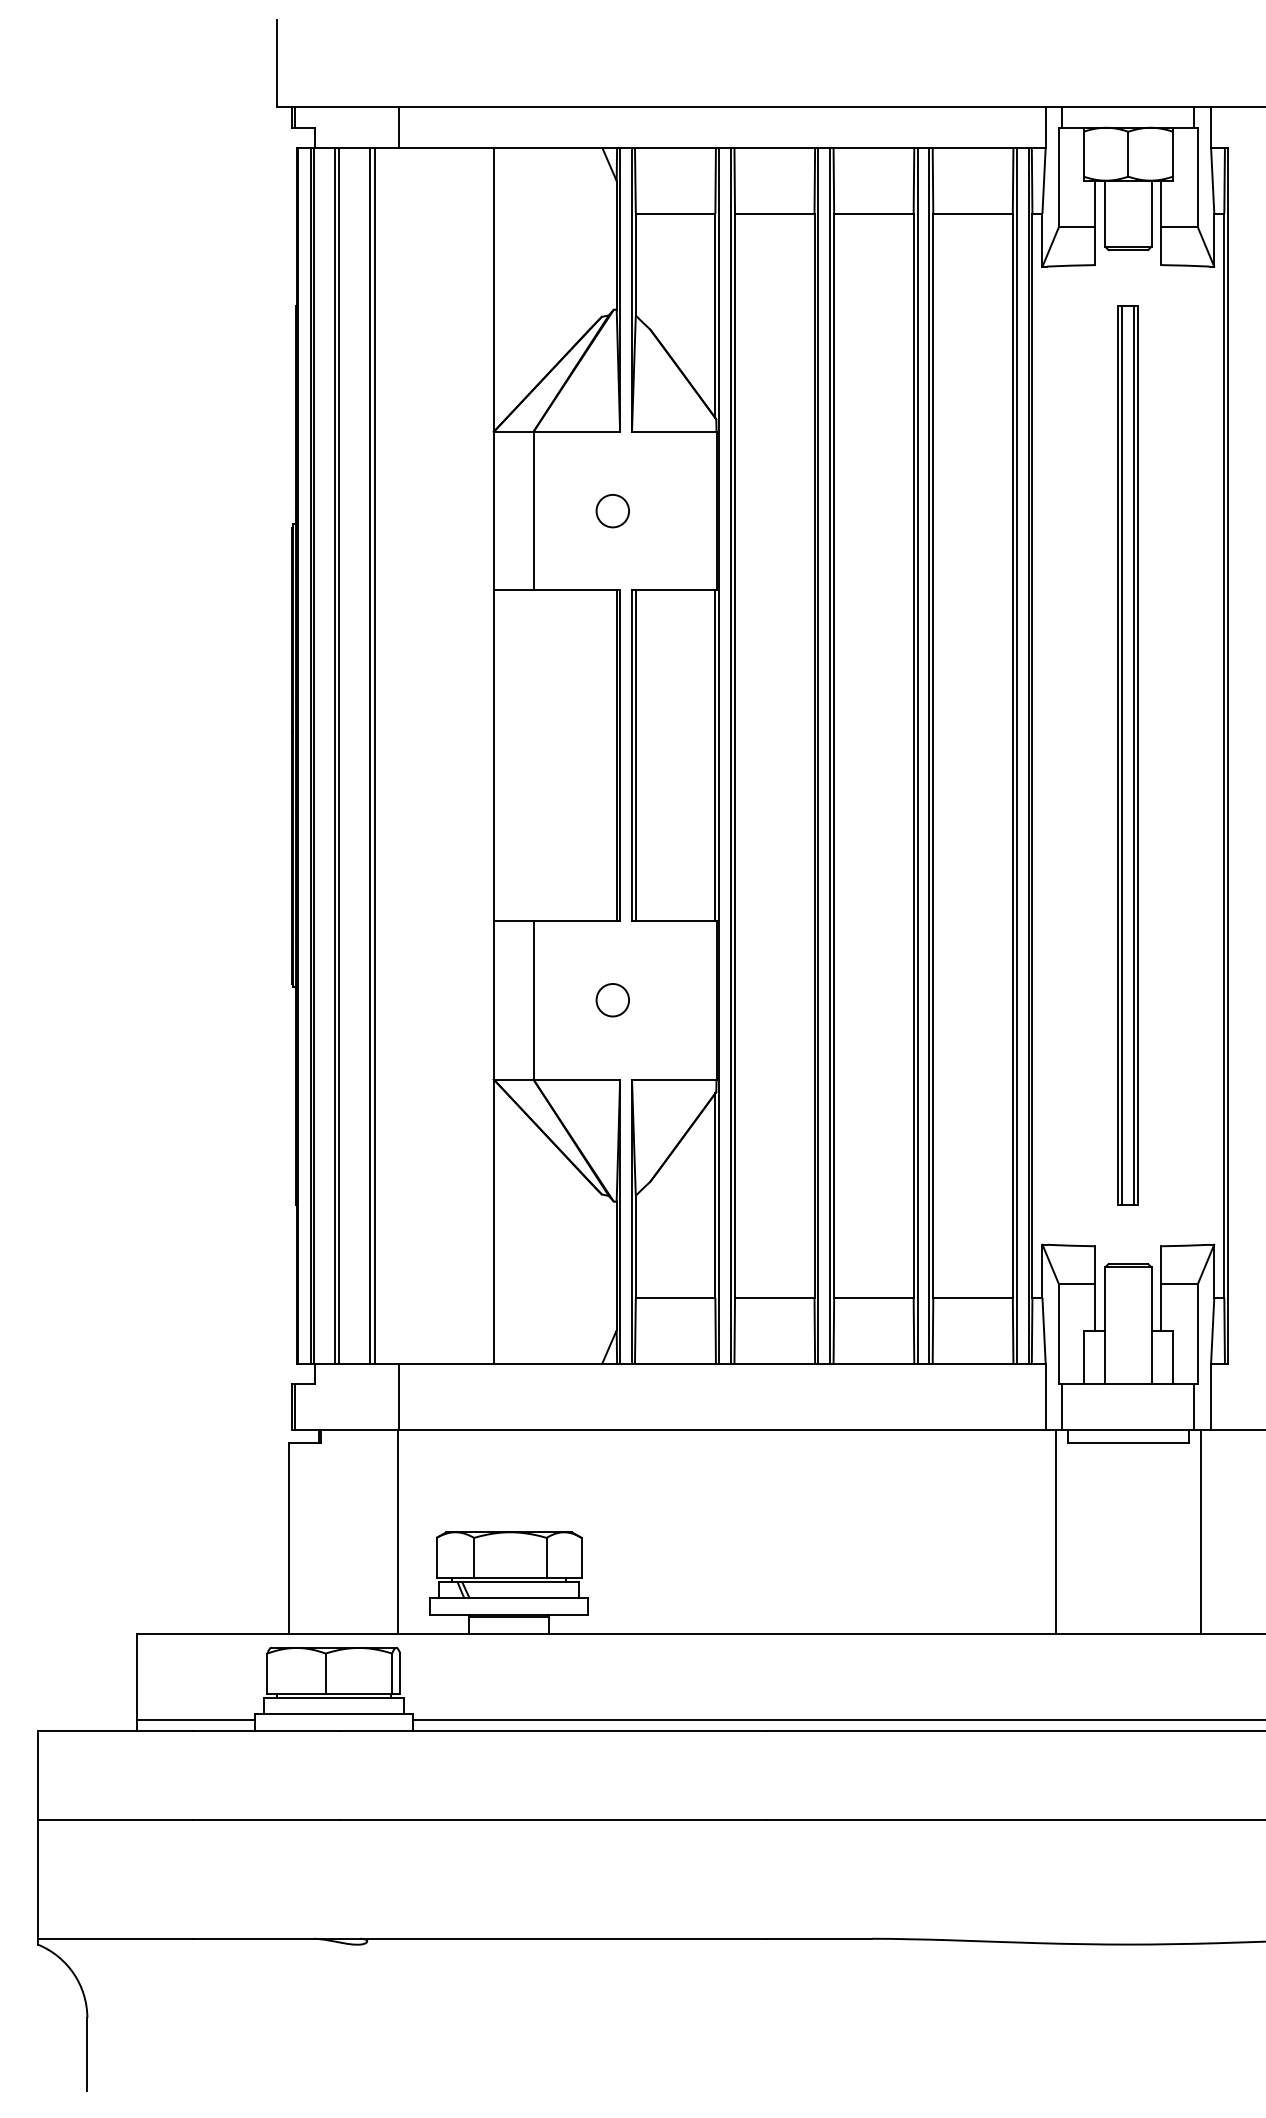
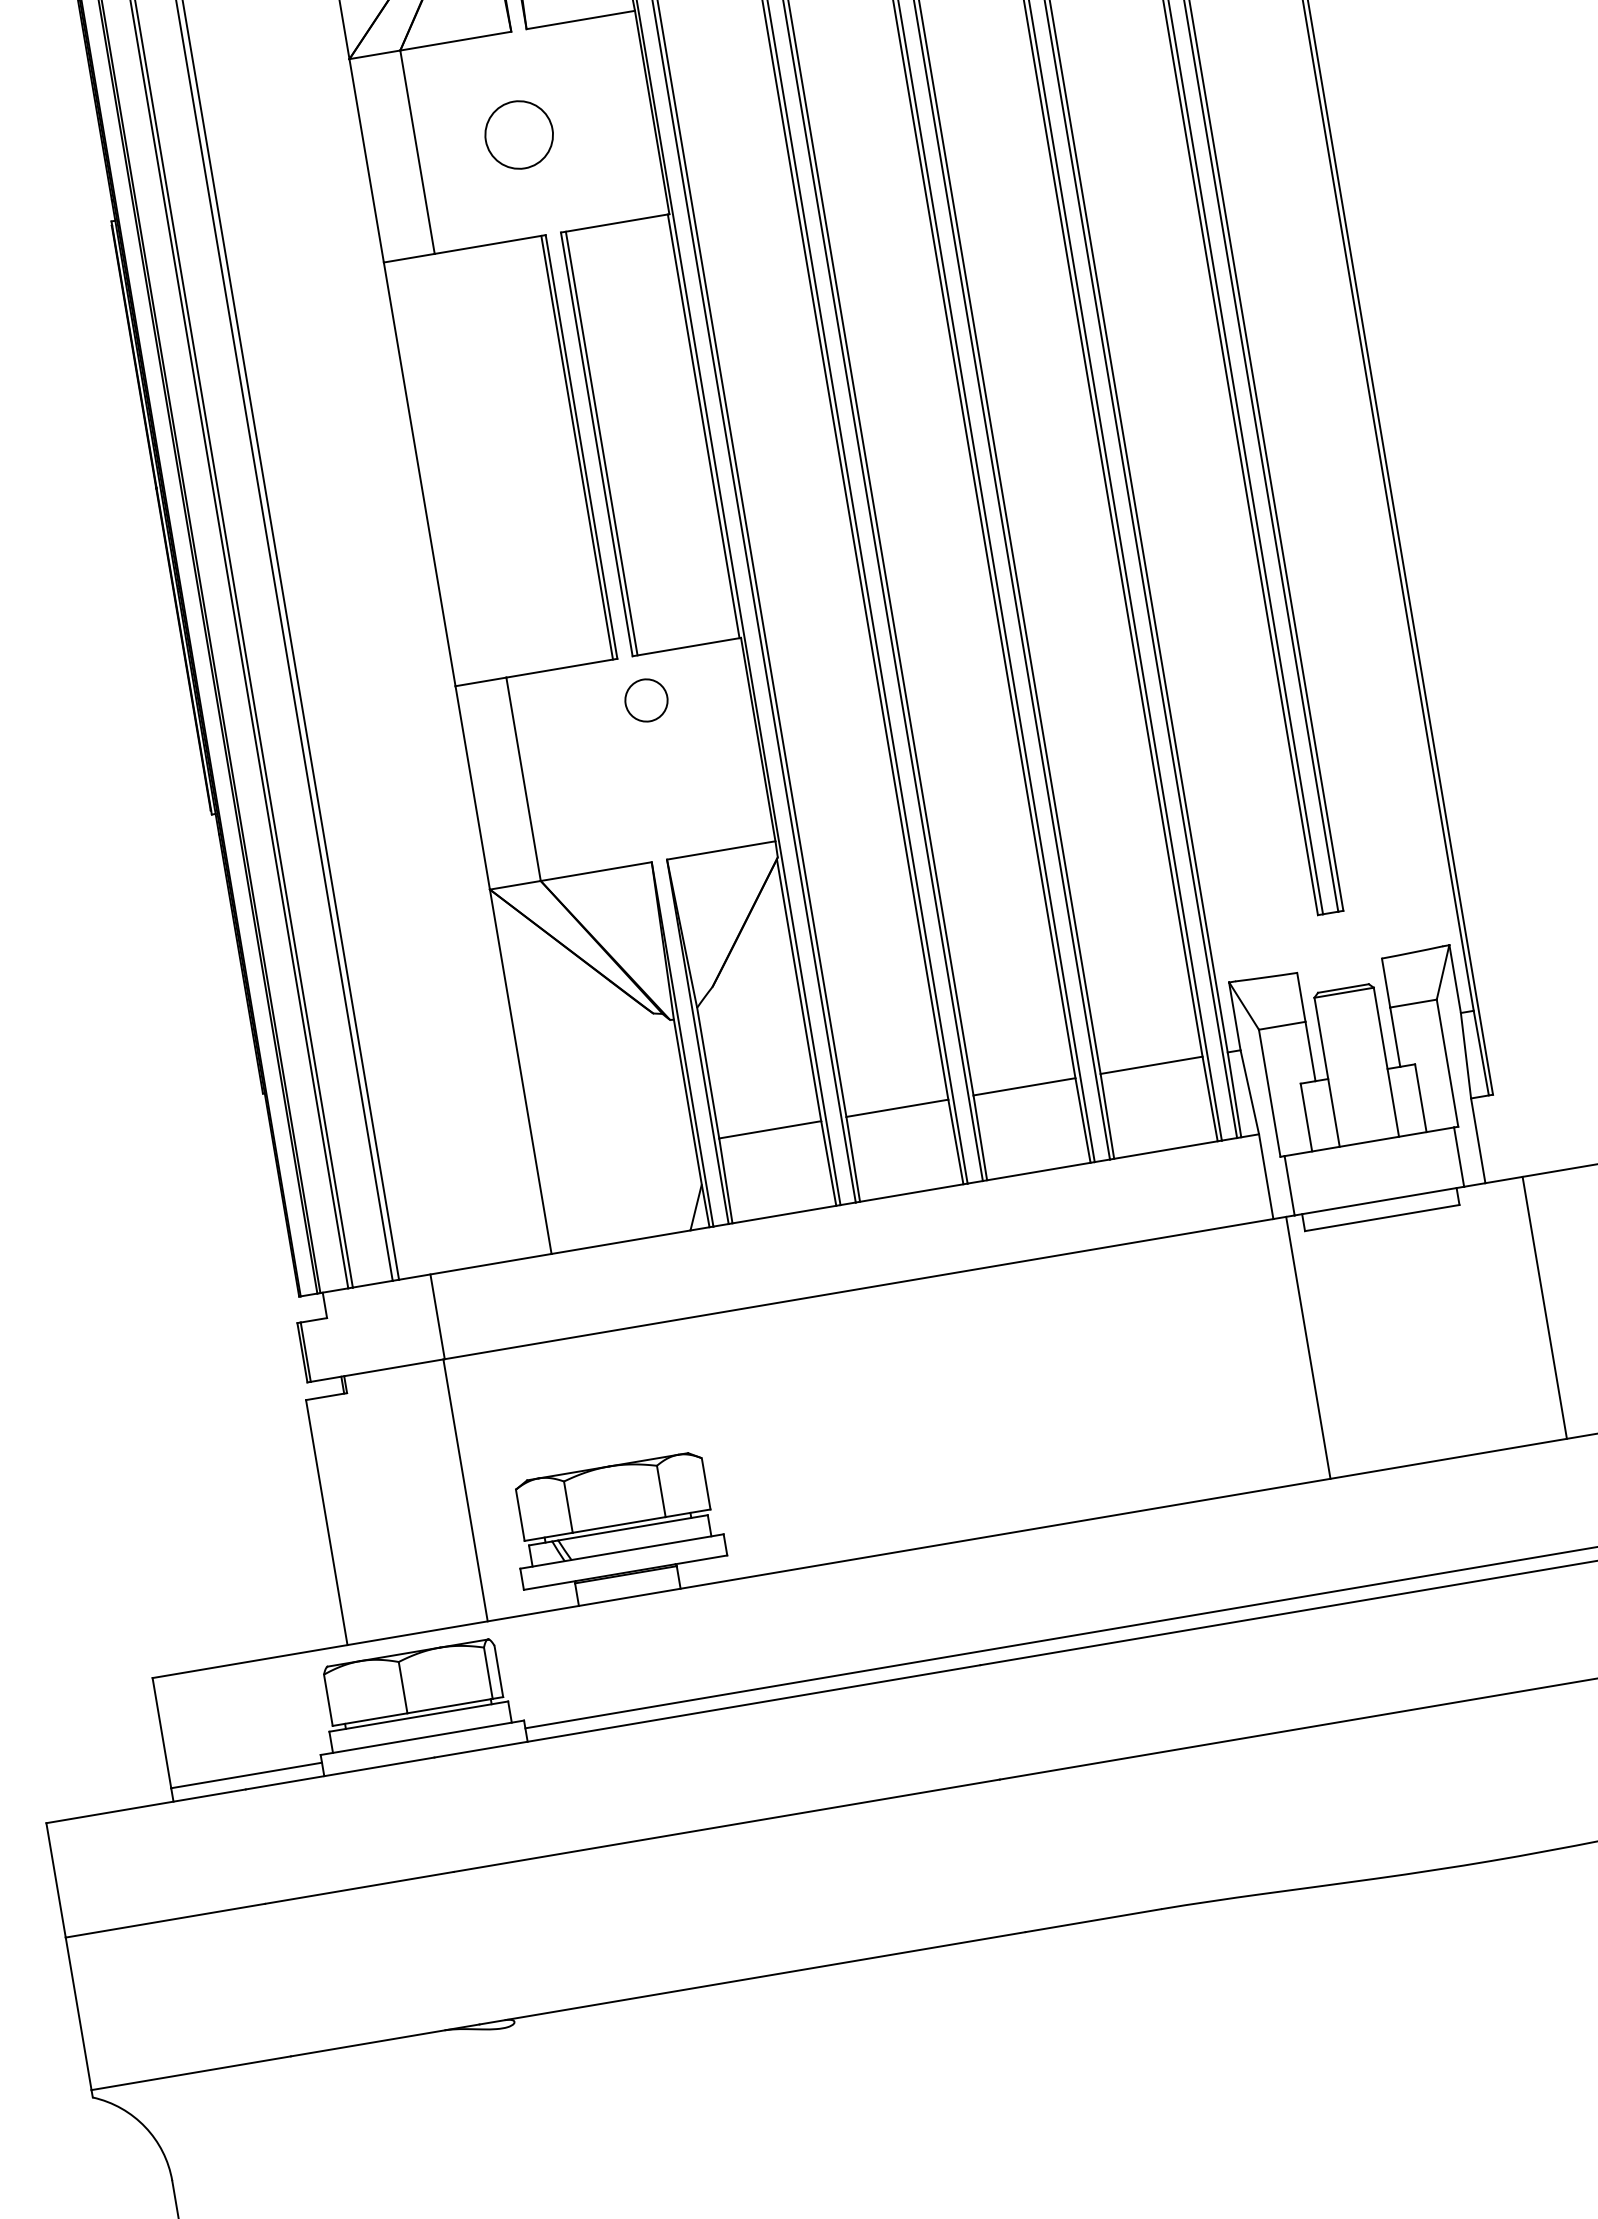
circle: (612, 510) -> (518, 134), size x1.6
circle: (612, 1000) -> (646, 700), moved
line: (1201, 1531) -> (1545, 1307), moved

